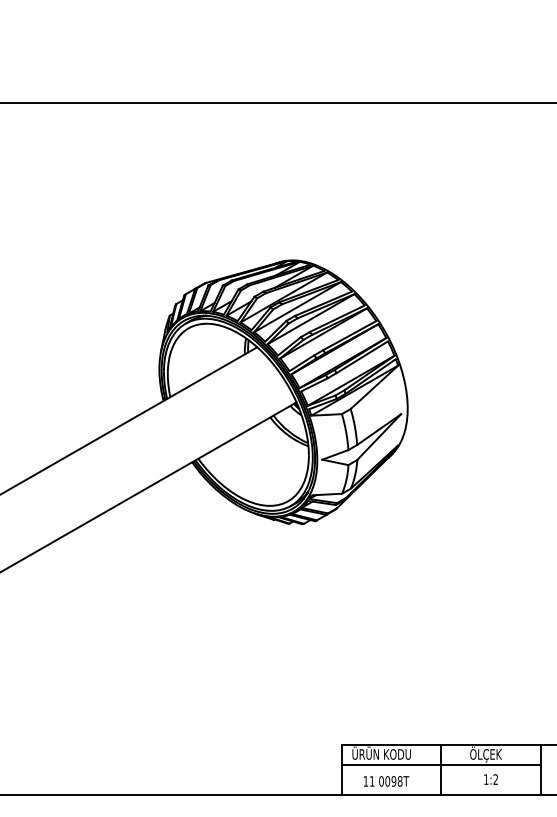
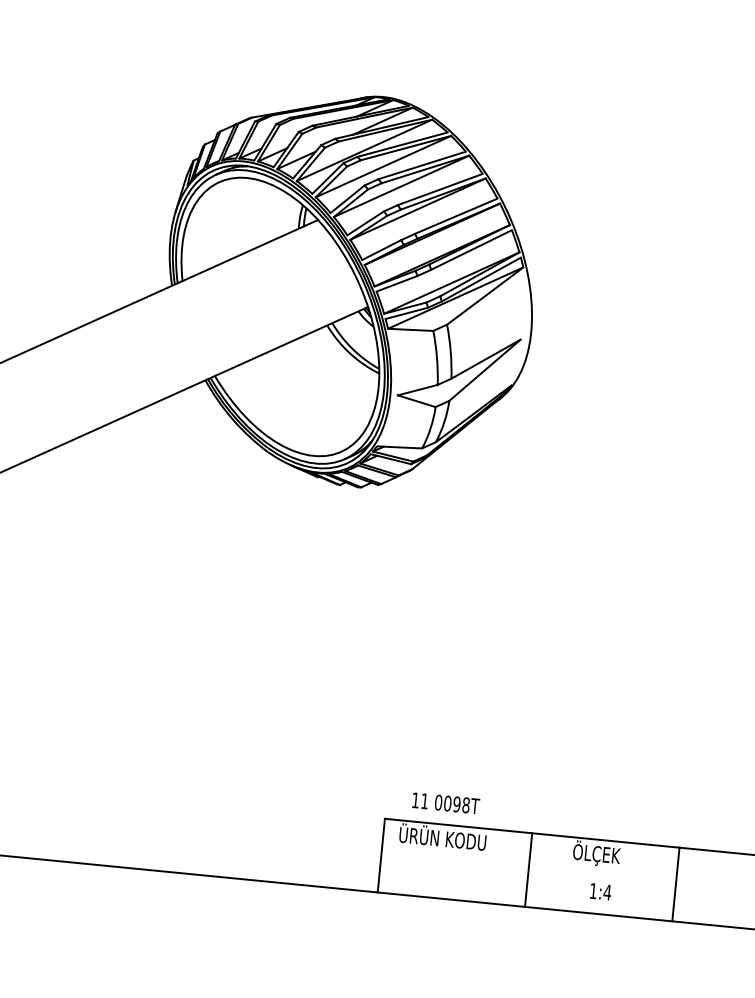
line: (441, 764) -> (529, 862), removed
text: (495, 779) -> (607, 892), 1:2 -> 1:4
text: (386, 781) -> (445, 803), moved

